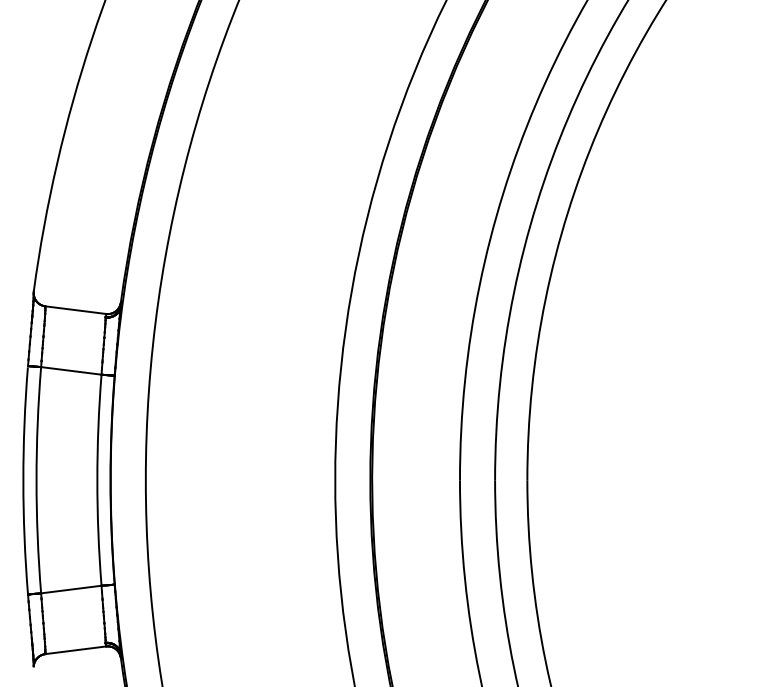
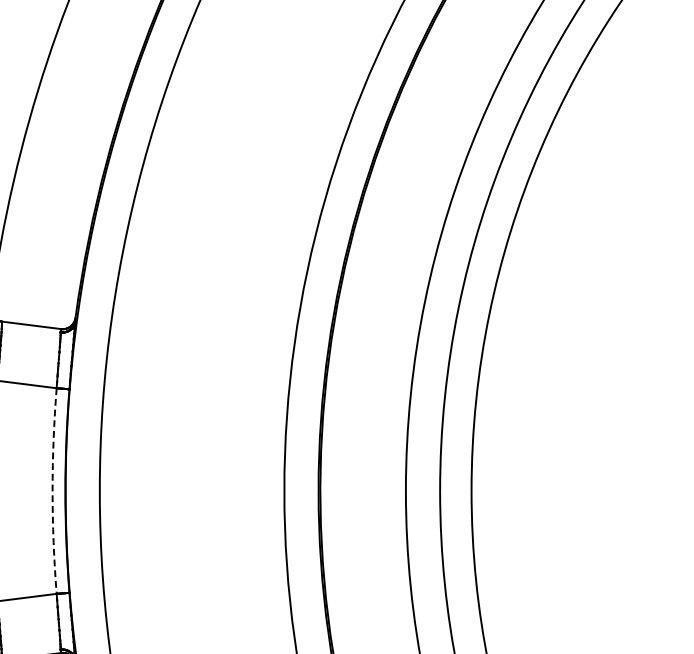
arc: (97, 480) -> (52, 491), solid -> dashed

